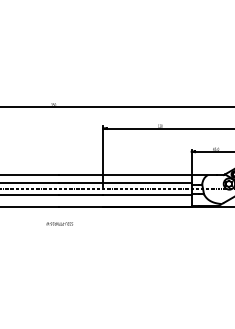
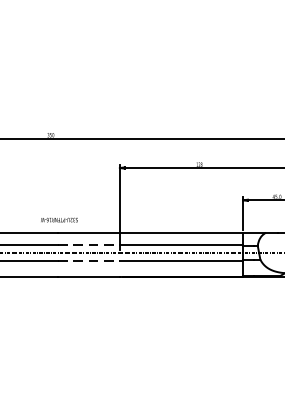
line: (81, 183) -> (89, 244), solid -> dashed
line: (81, 195) -> (89, 261), solid -> dashed
text: (59, 223) -> (58, 219), moved

